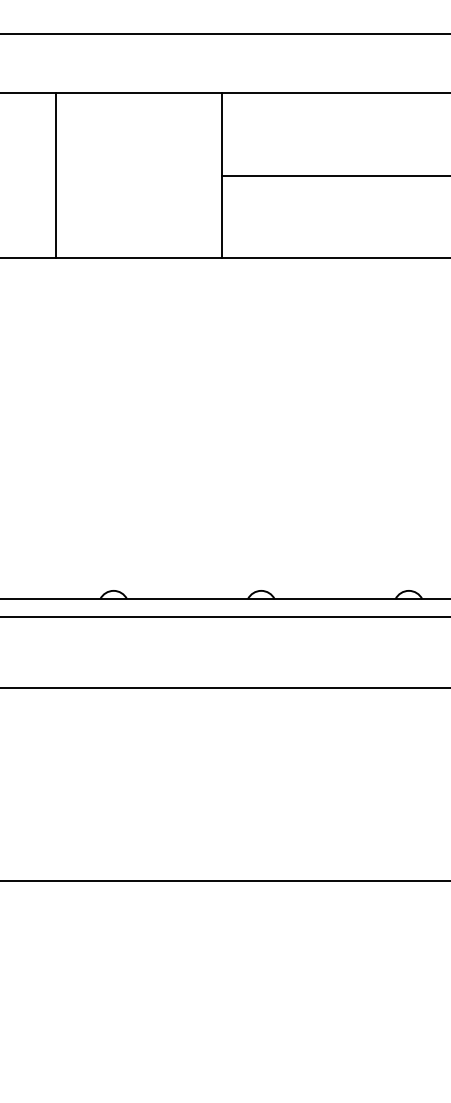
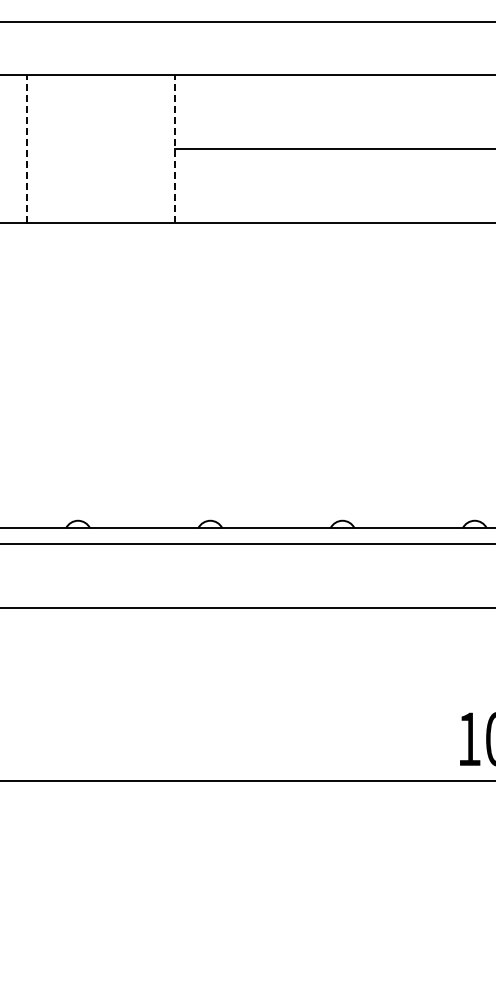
line: (56, 175) -> (26, 148), solid -> dashed
line: (221, 175) -> (174, 148), solid -> dashed

